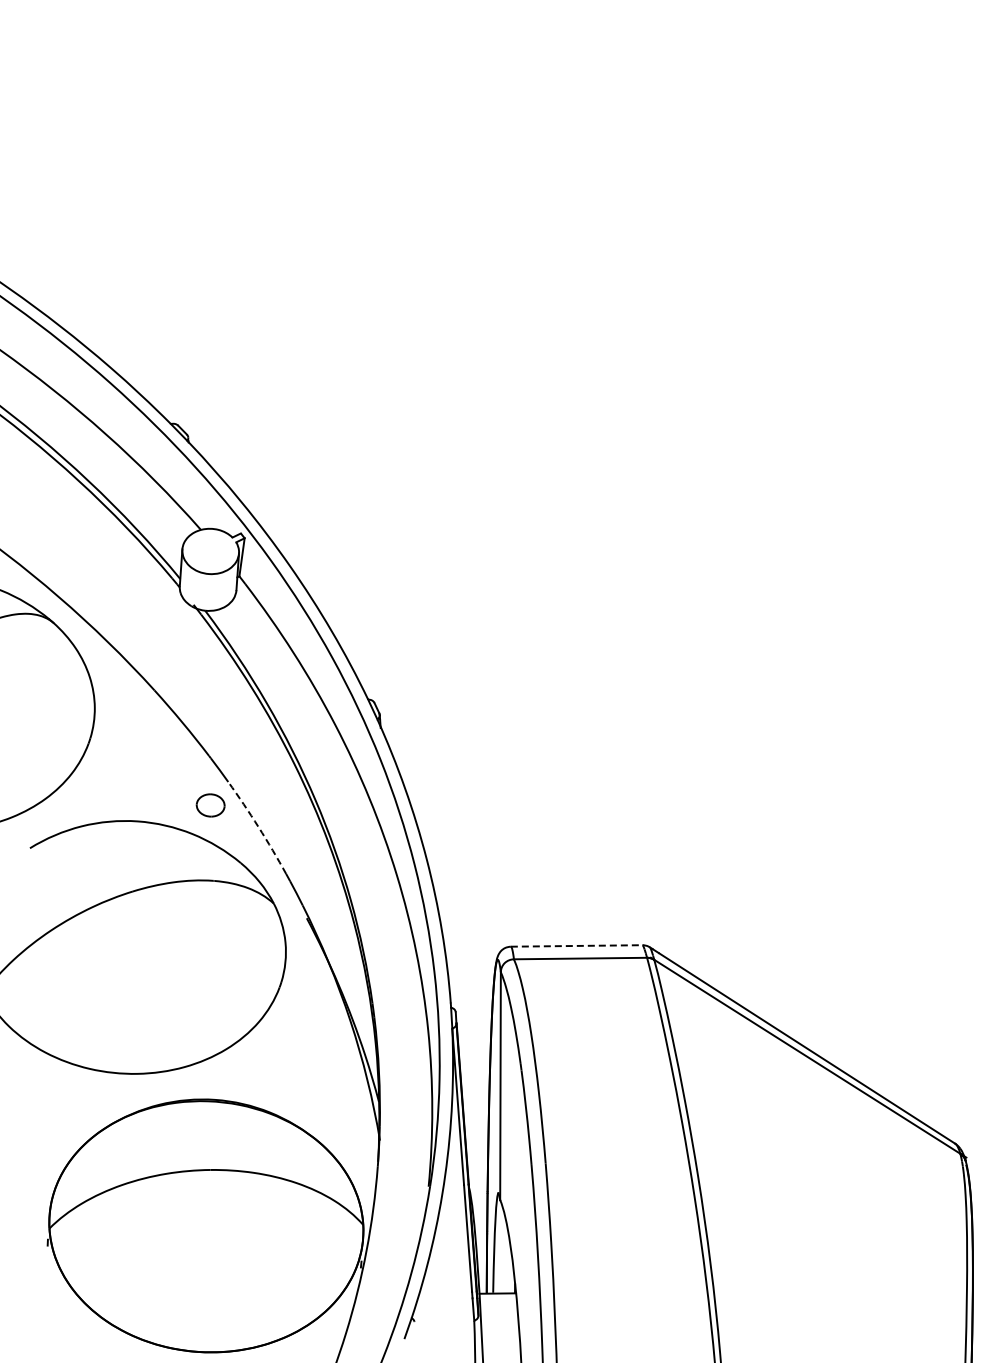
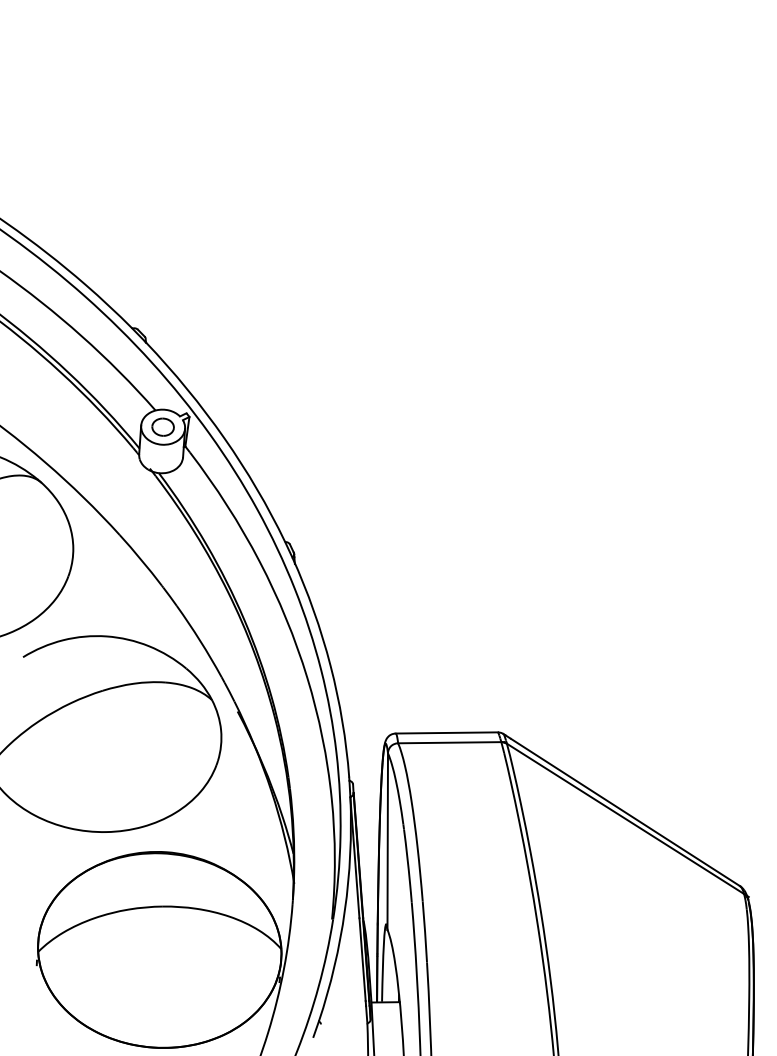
part: (210, 805) -> (162, 427), moved
arc: (258, 827) -> (200, 641), dashed -> solid
line: (576, 945) -> (446, 732), dashed -> solid

